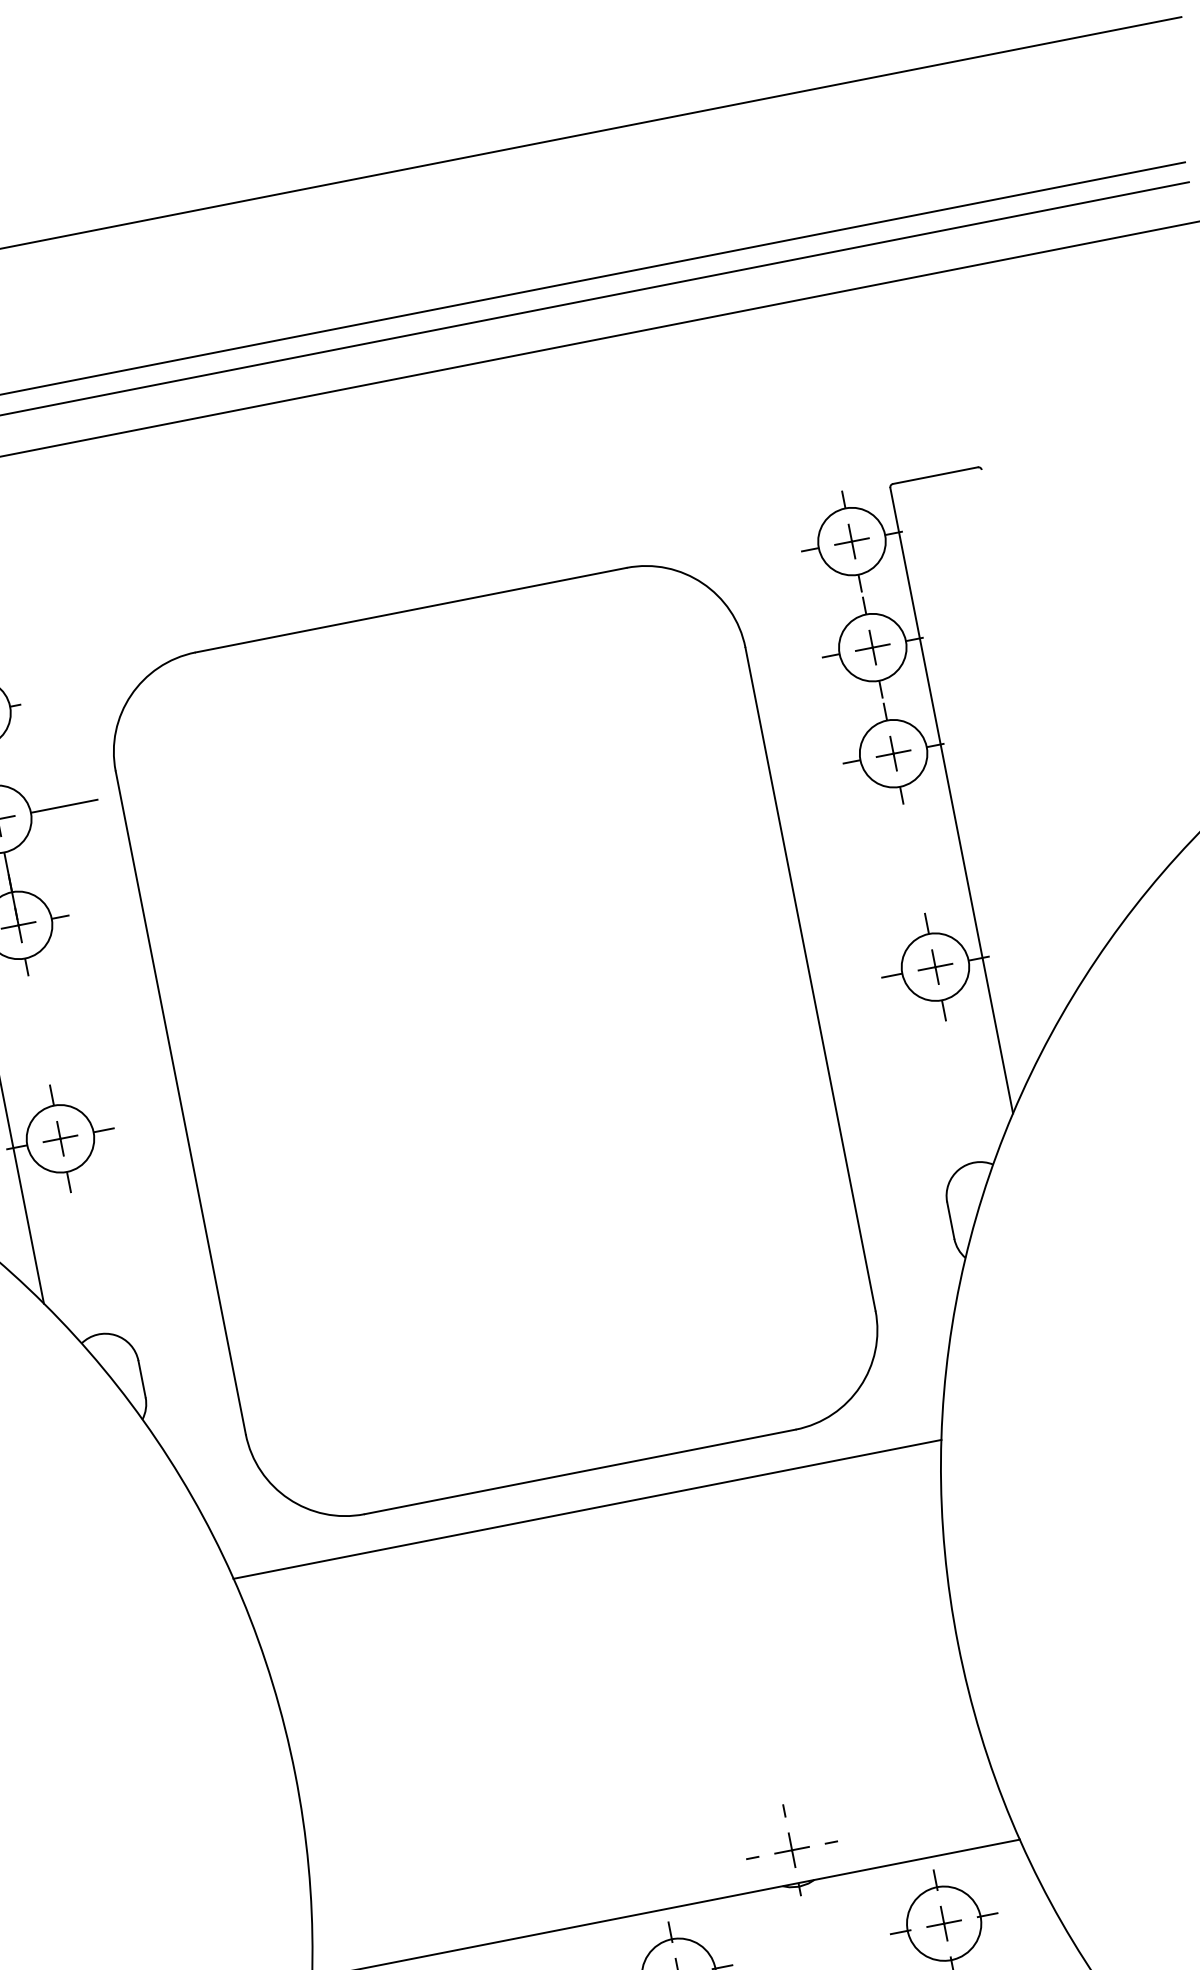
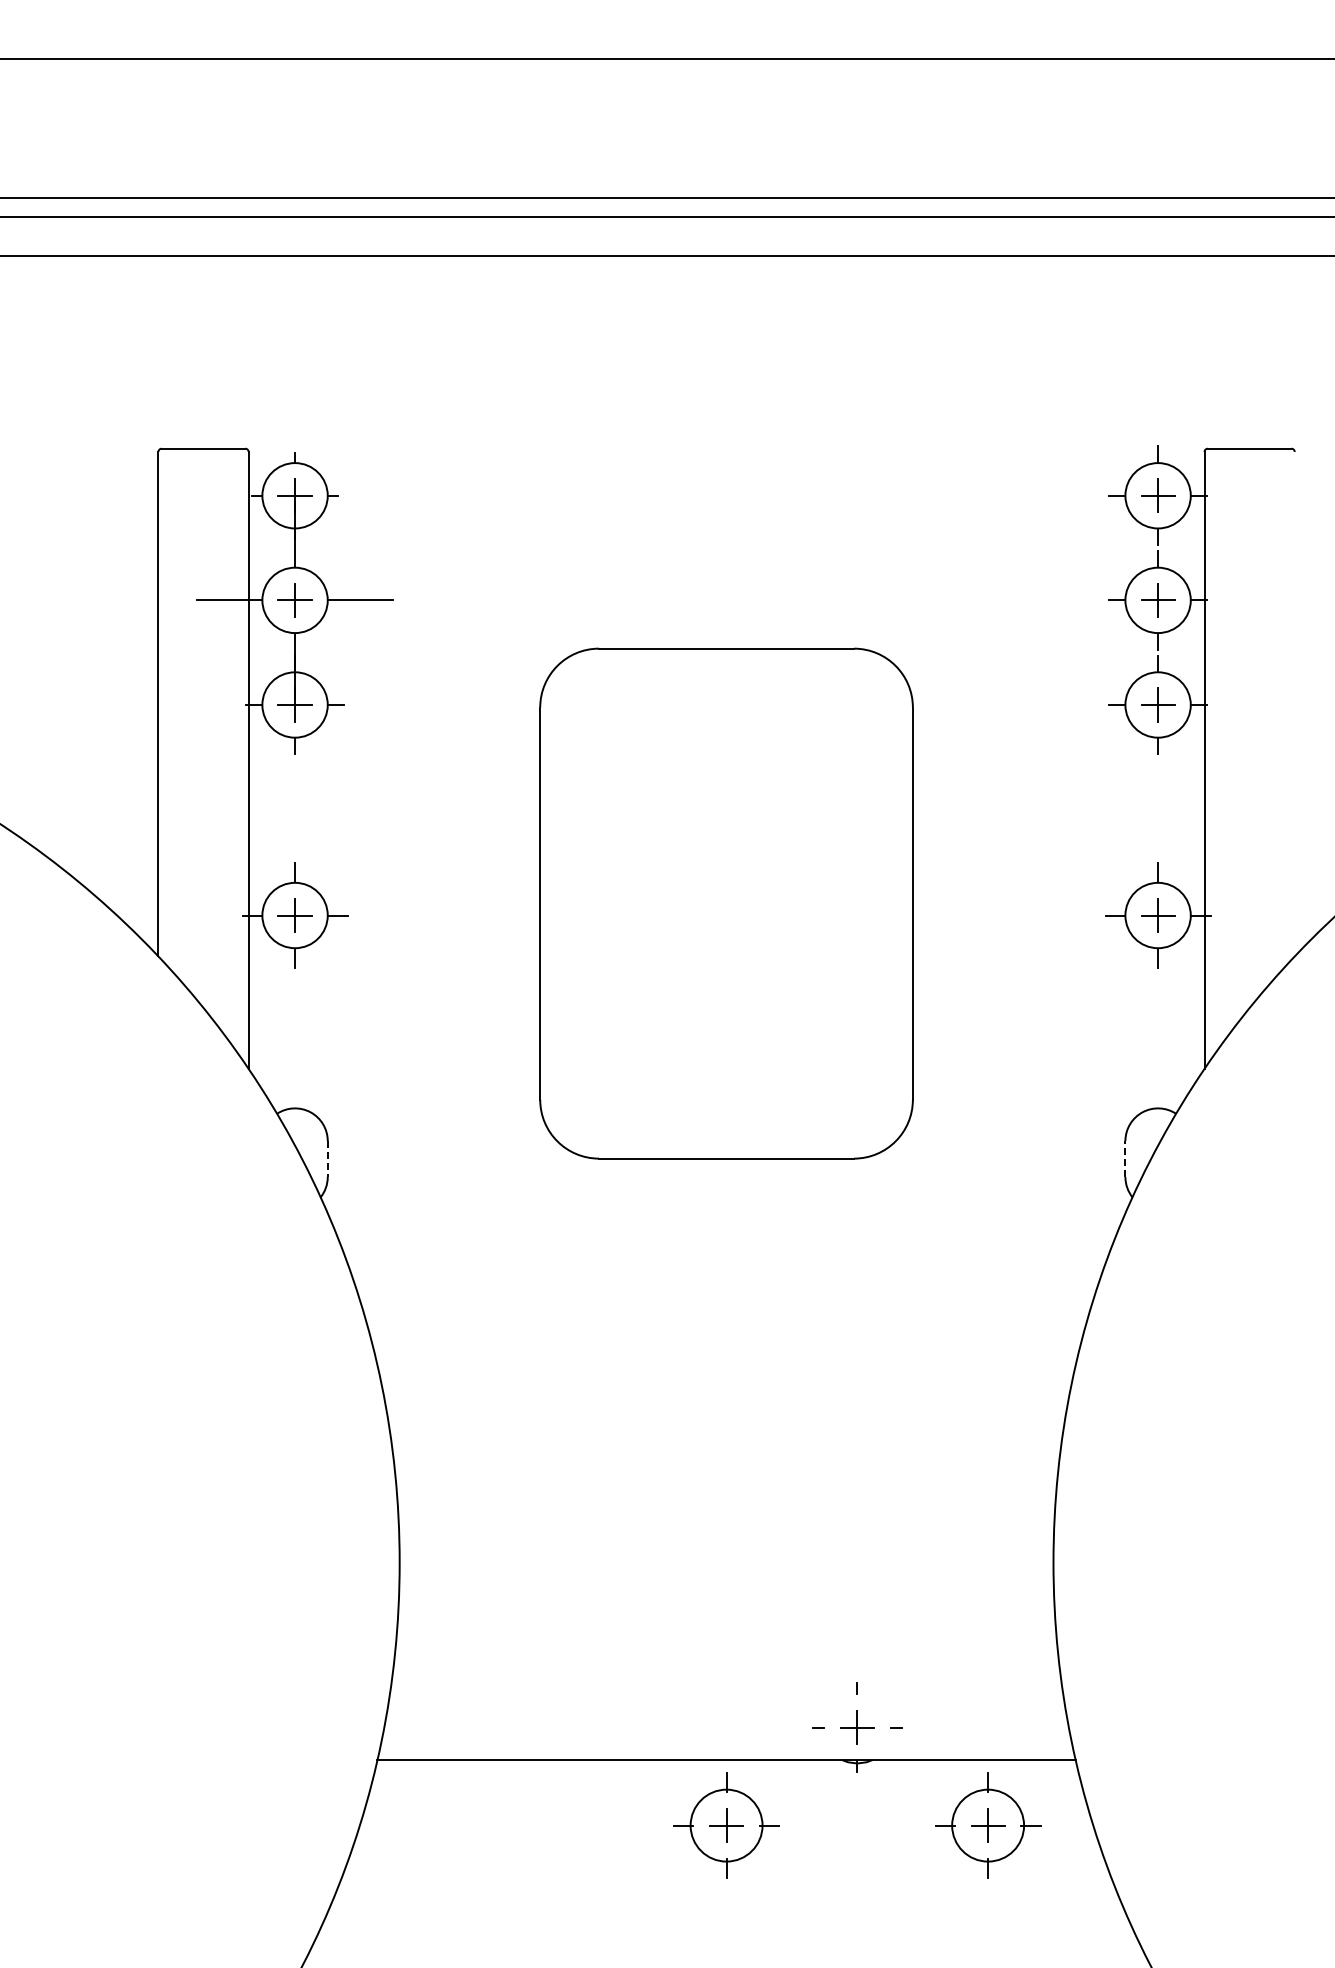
part: (495, 1040) -> (726, 903), size x0.6
line: (950, 1221) -> (1125, 1159), solid -> dashed
line: (141, 1379) -> (327, 1159), solid -> dashed
line: (587, 1509) -> (726, 1365), removed

